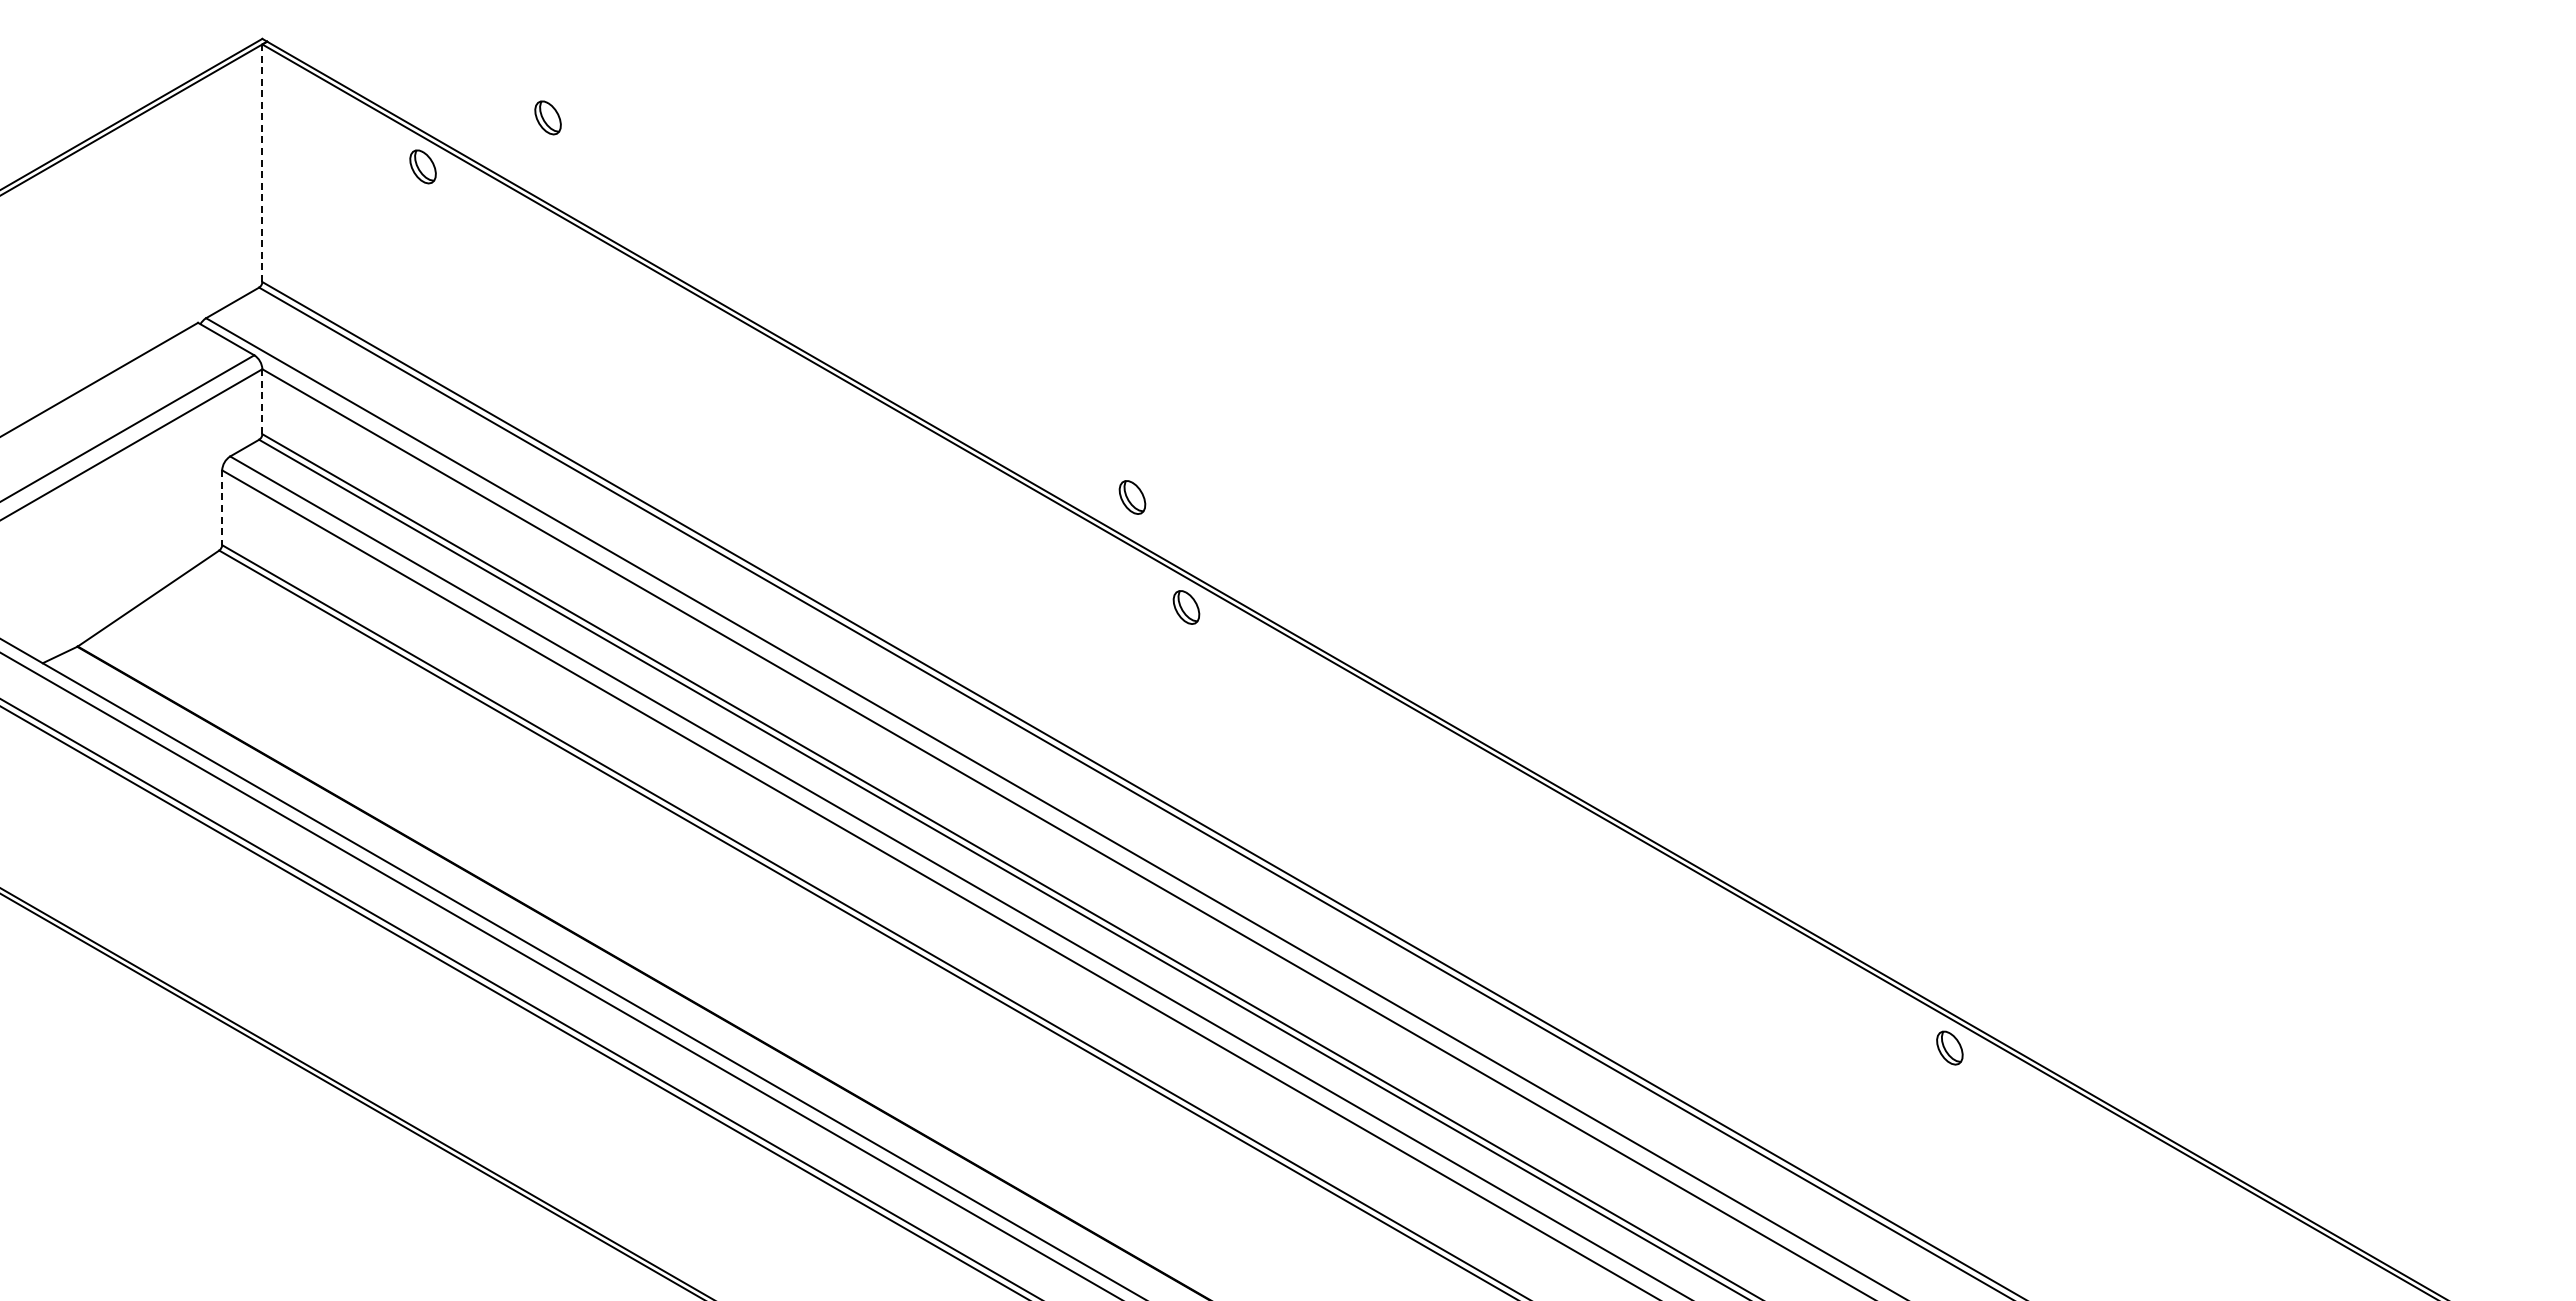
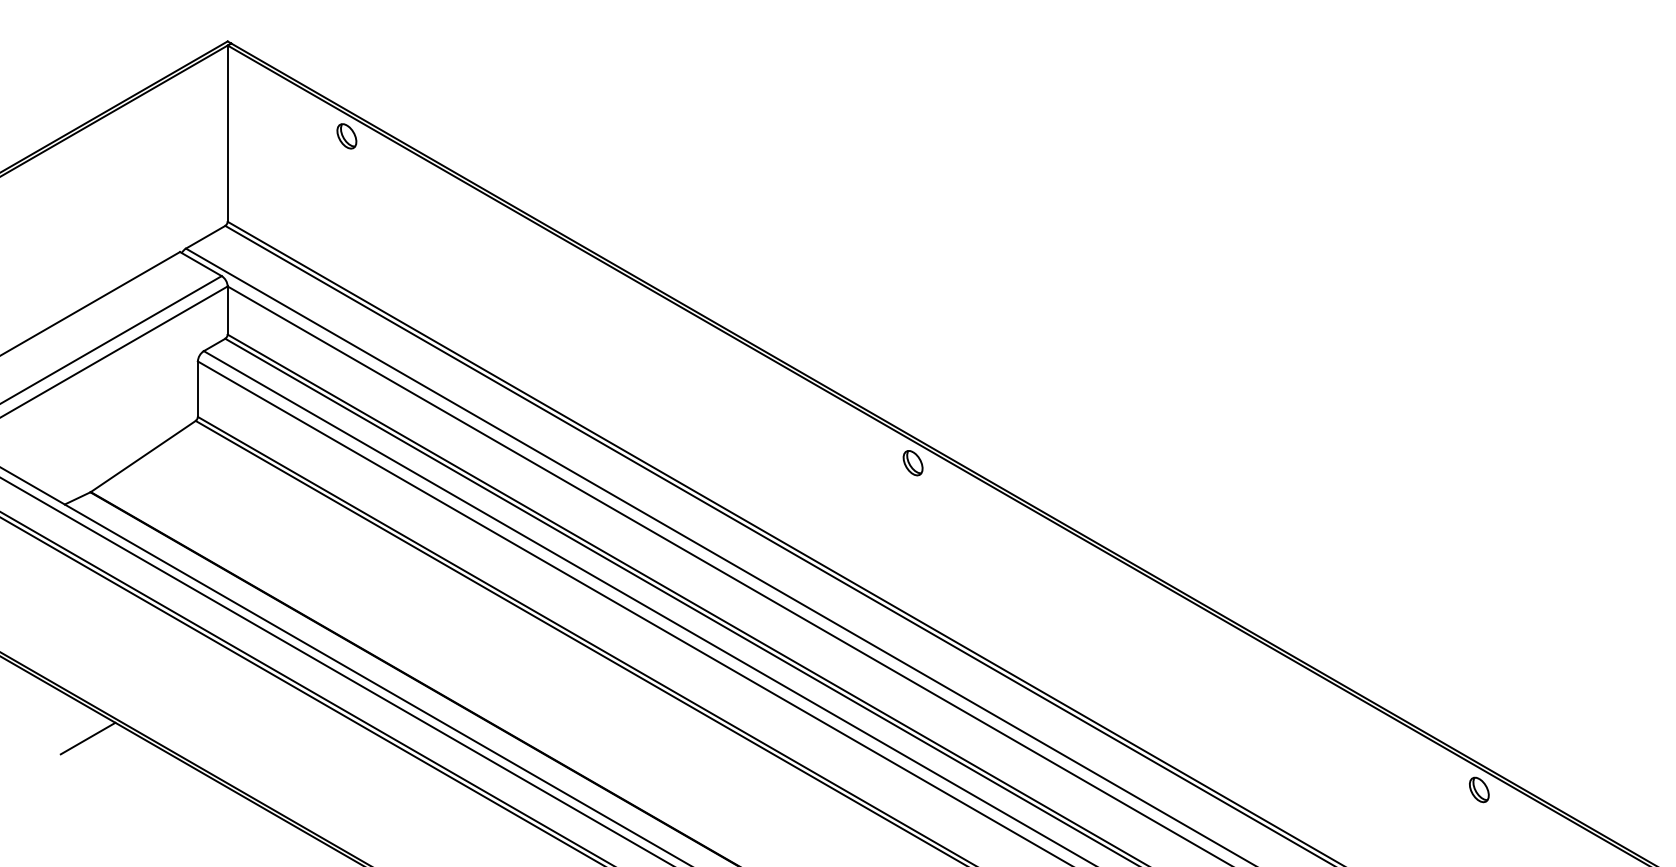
part: (547, 117) -> (439, 99), removed
line: (262, 163) -> (227, 133), dashed -> solid
line: (262, 402) -> (227, 311), dashed -> solid
part: (1132, 497) -> (873, 381), removed
line: (222, 508) -> (198, 389), dashed -> solid
line: (74, 978) -> (88, 738), added

